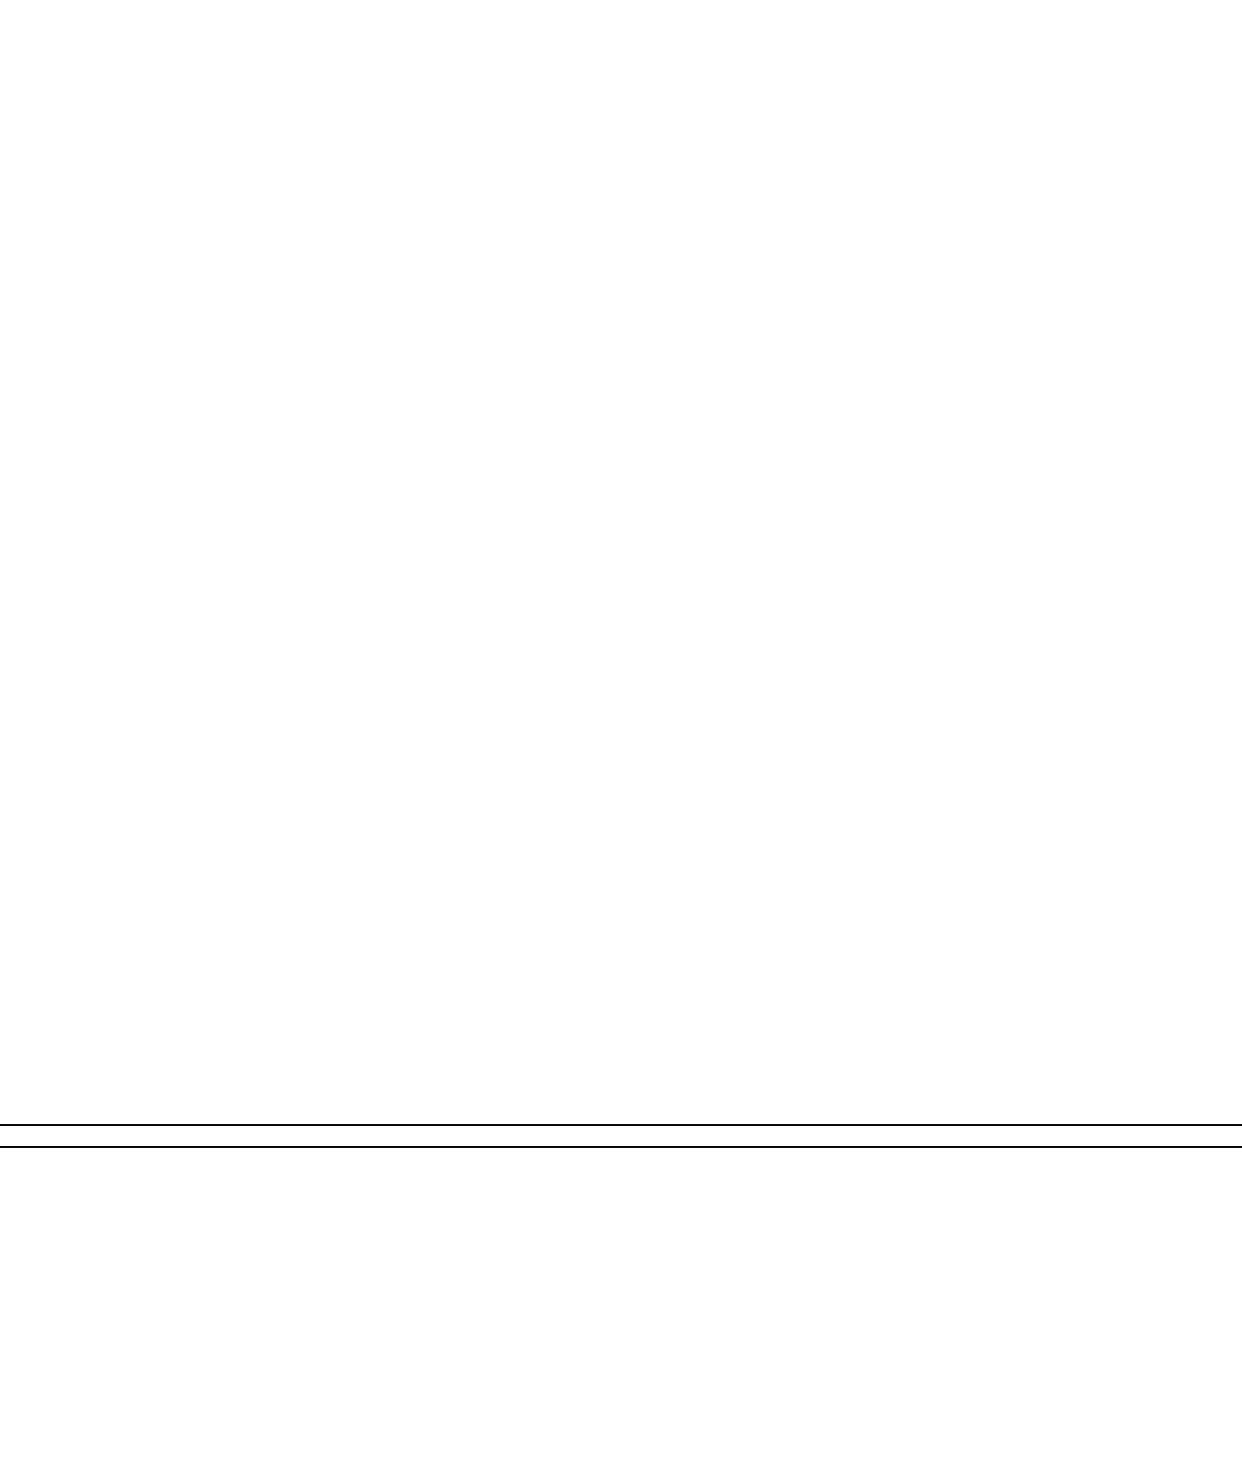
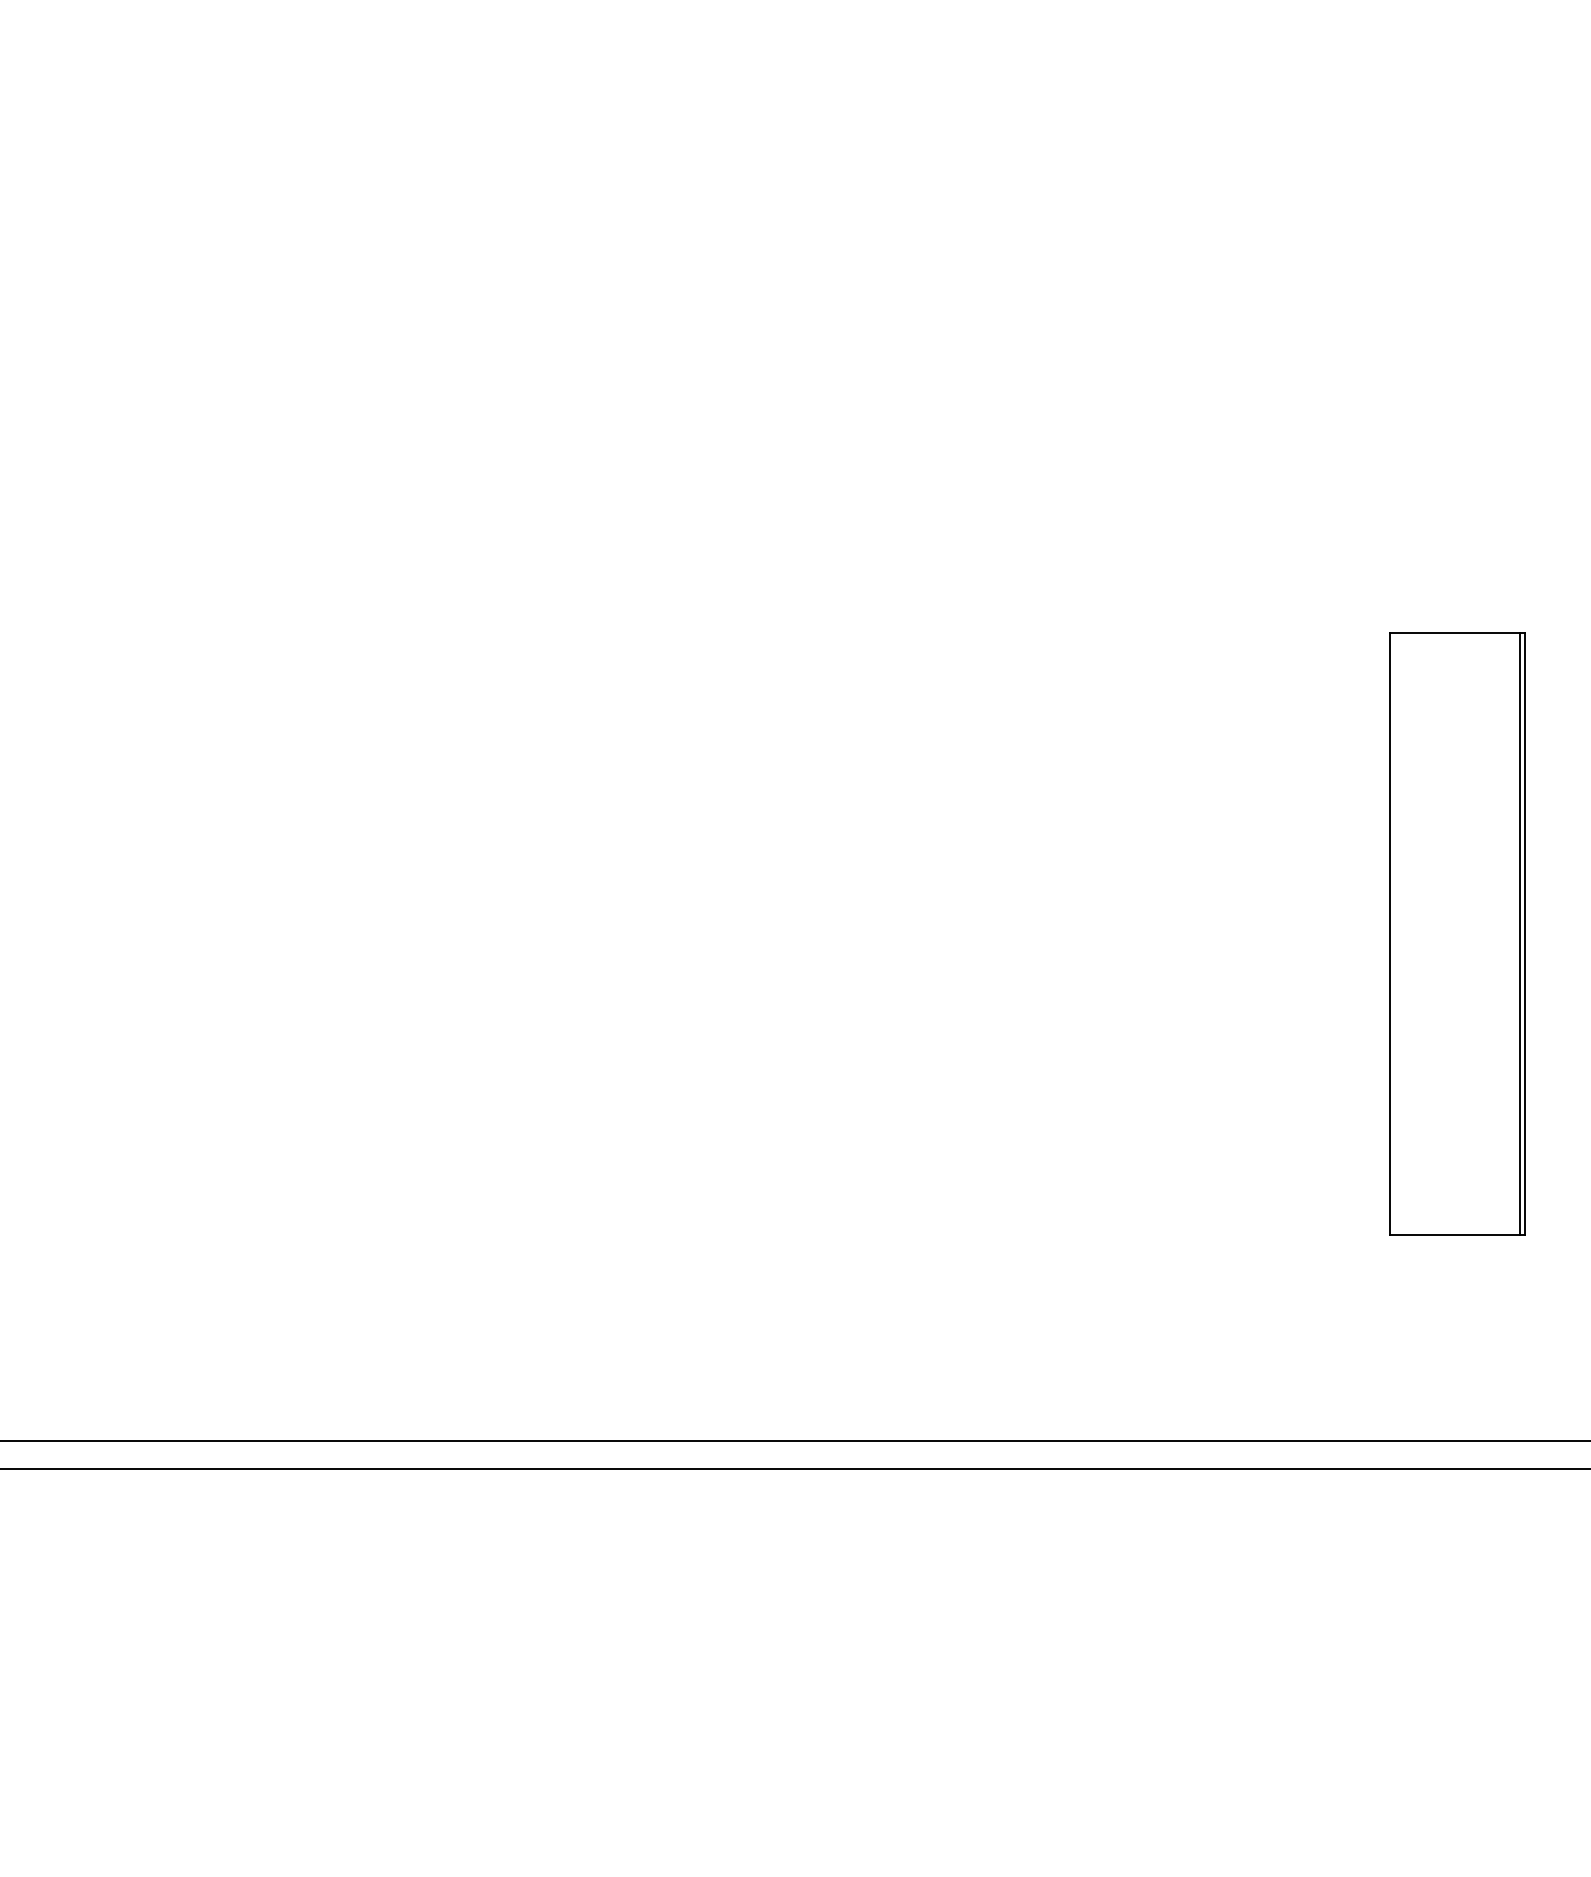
part: (1137, 728) -> (1457, 933), added

